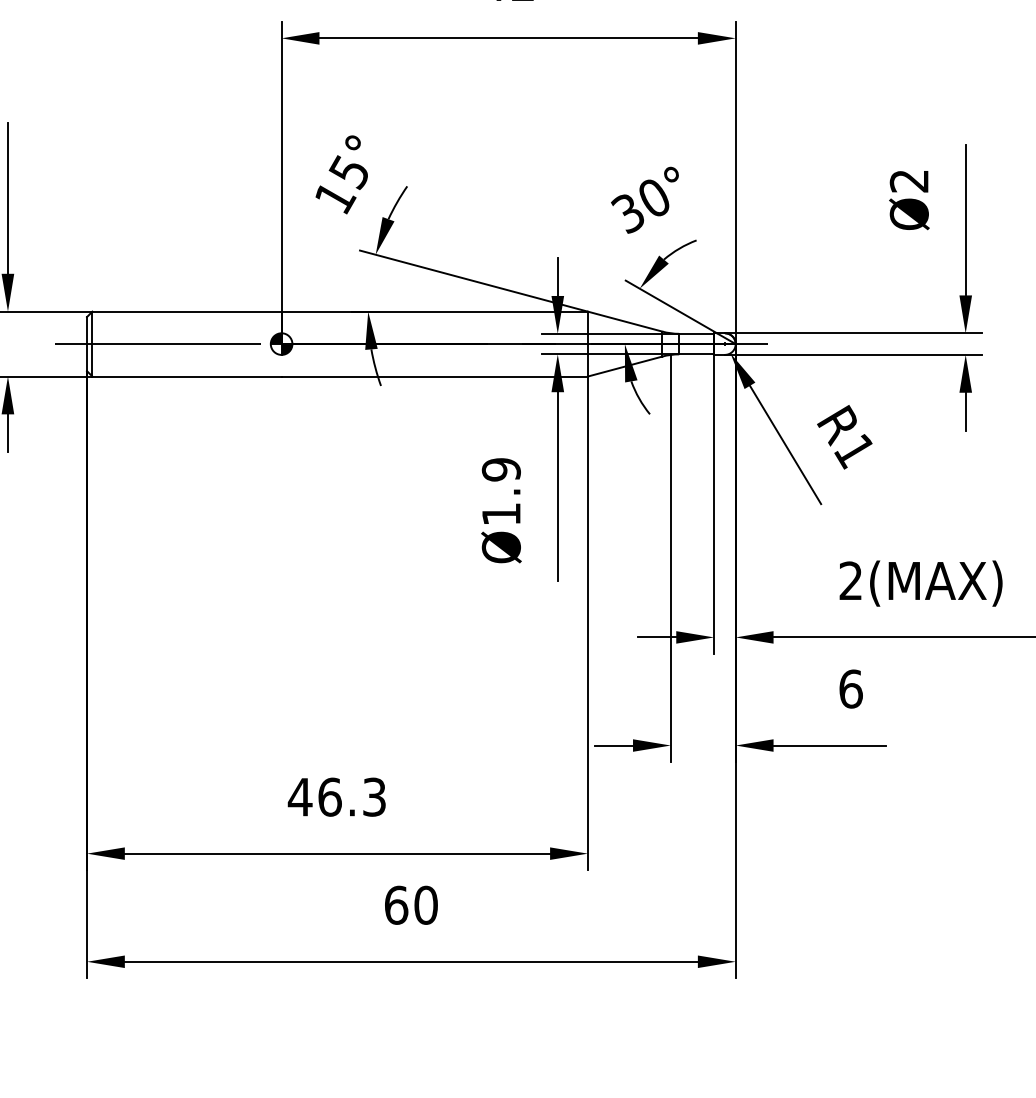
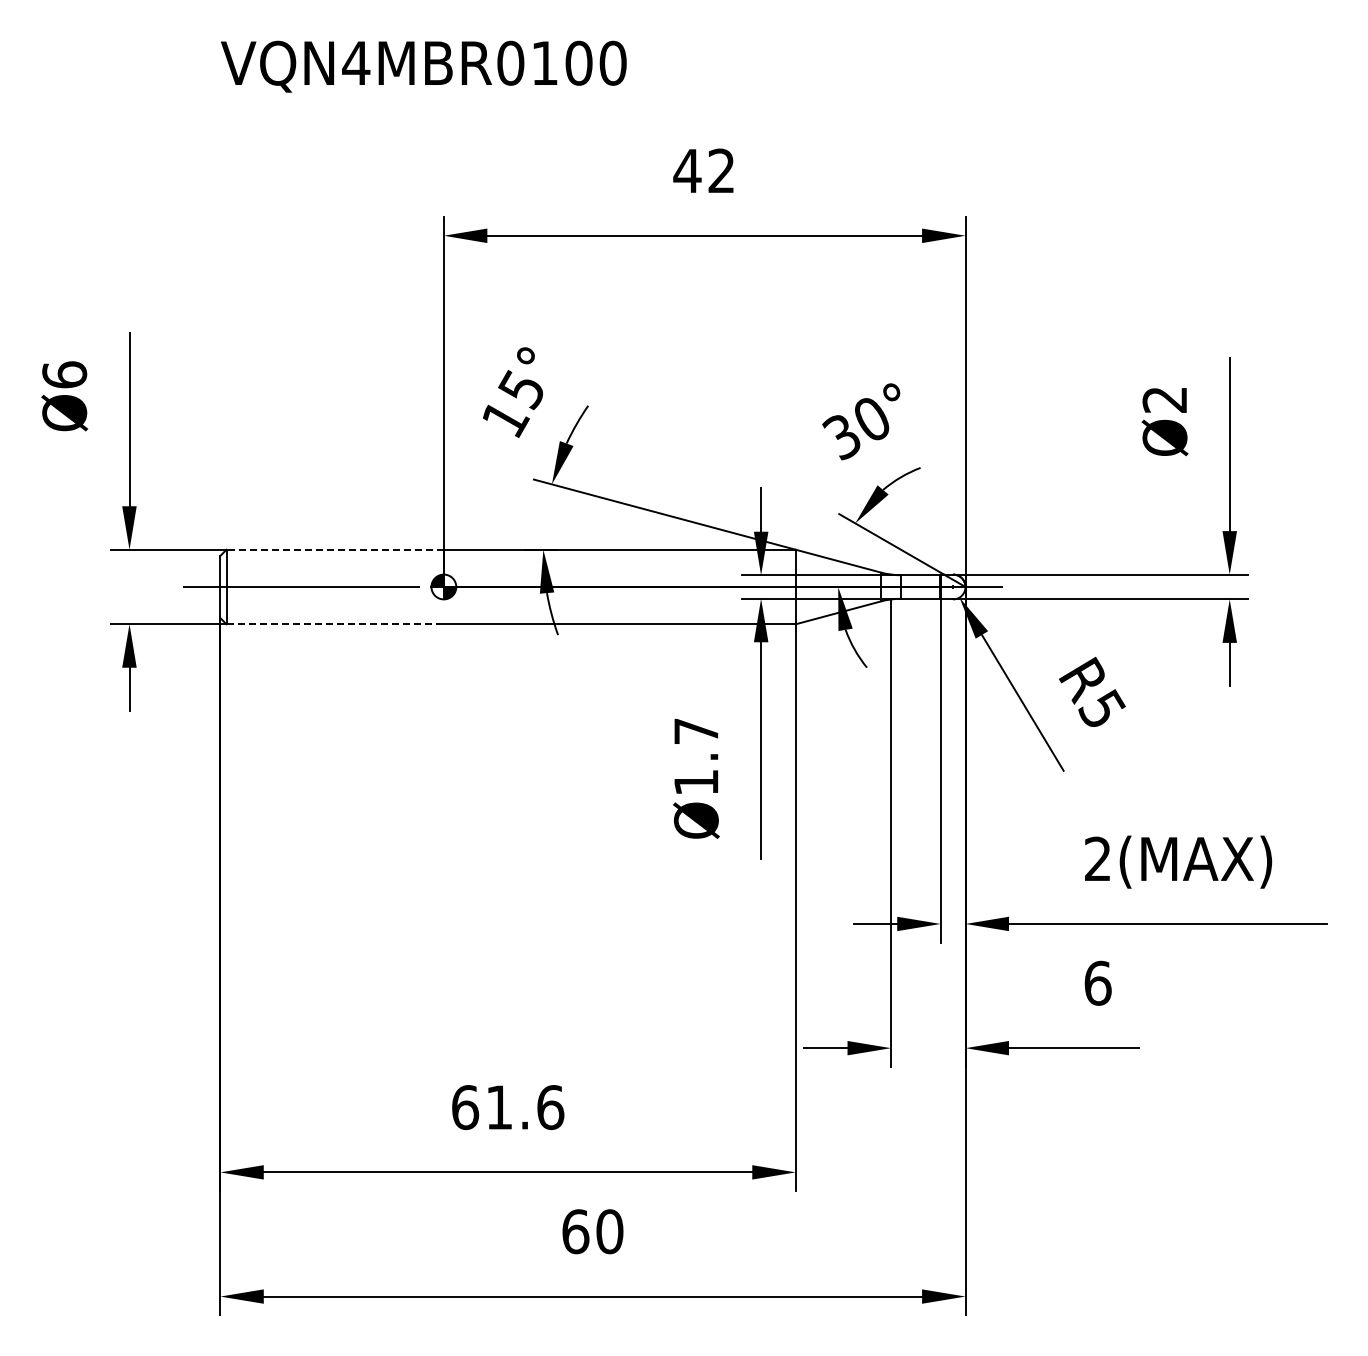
line: (187, 311) -> (335, 549), solid -> dashed
line: (187, 376) -> (335, 624), solid -> dashed
text: (854, 451) -> (1101, 710), R1 -> R5
text: (500, 469) -> (695, 731), Ø1.9 -> Ø1.7
text: (337, 797) -> (507, 1107), 46.3 -> 61.6

